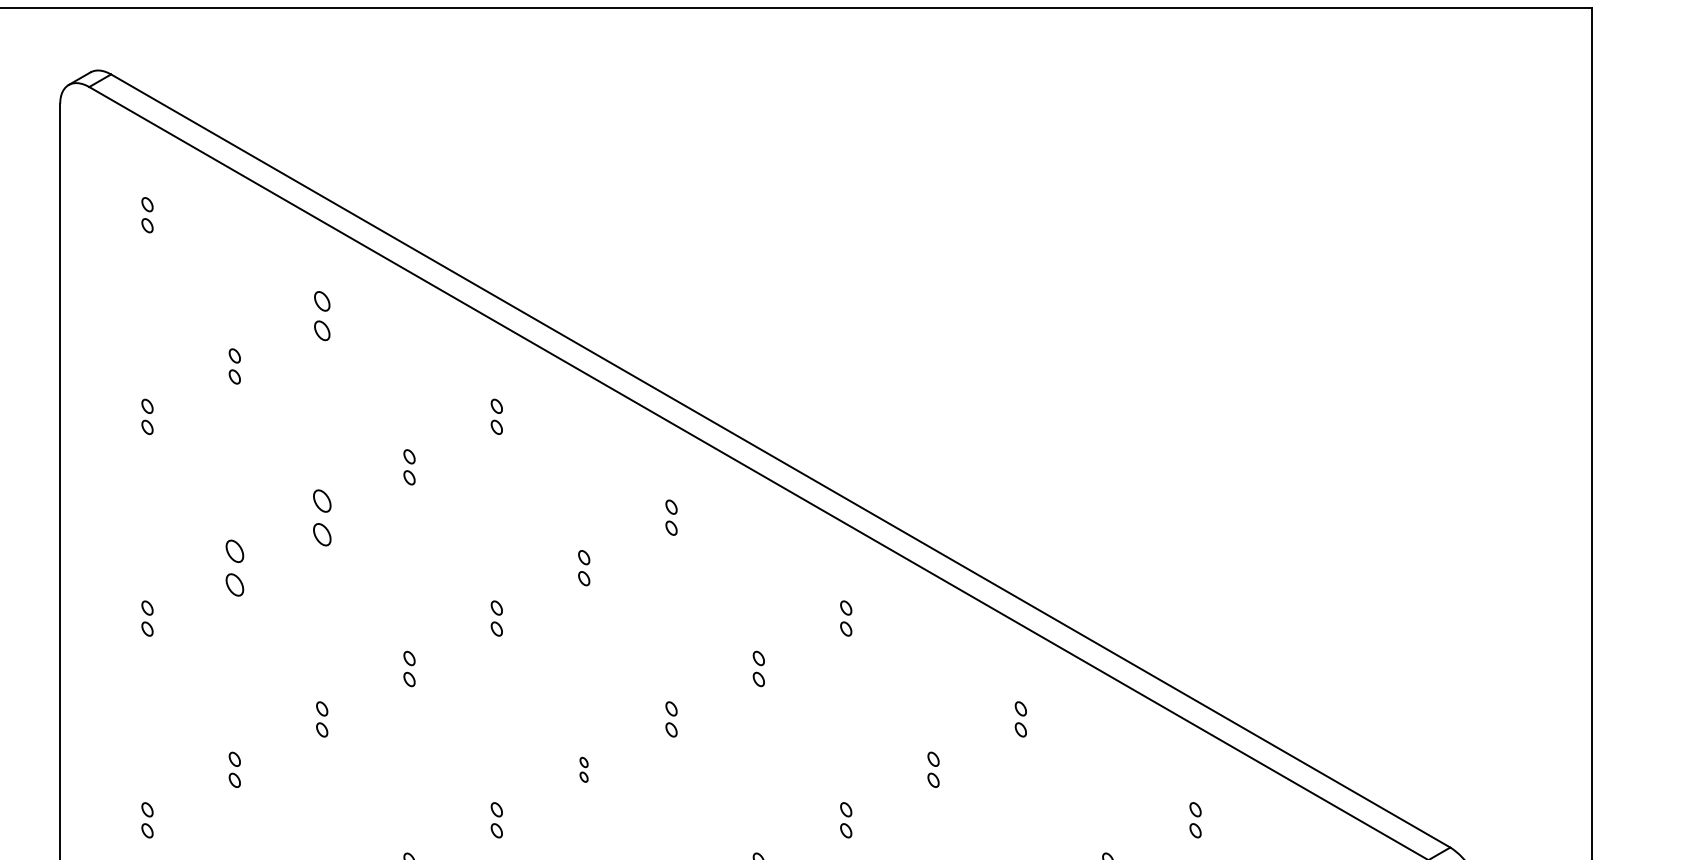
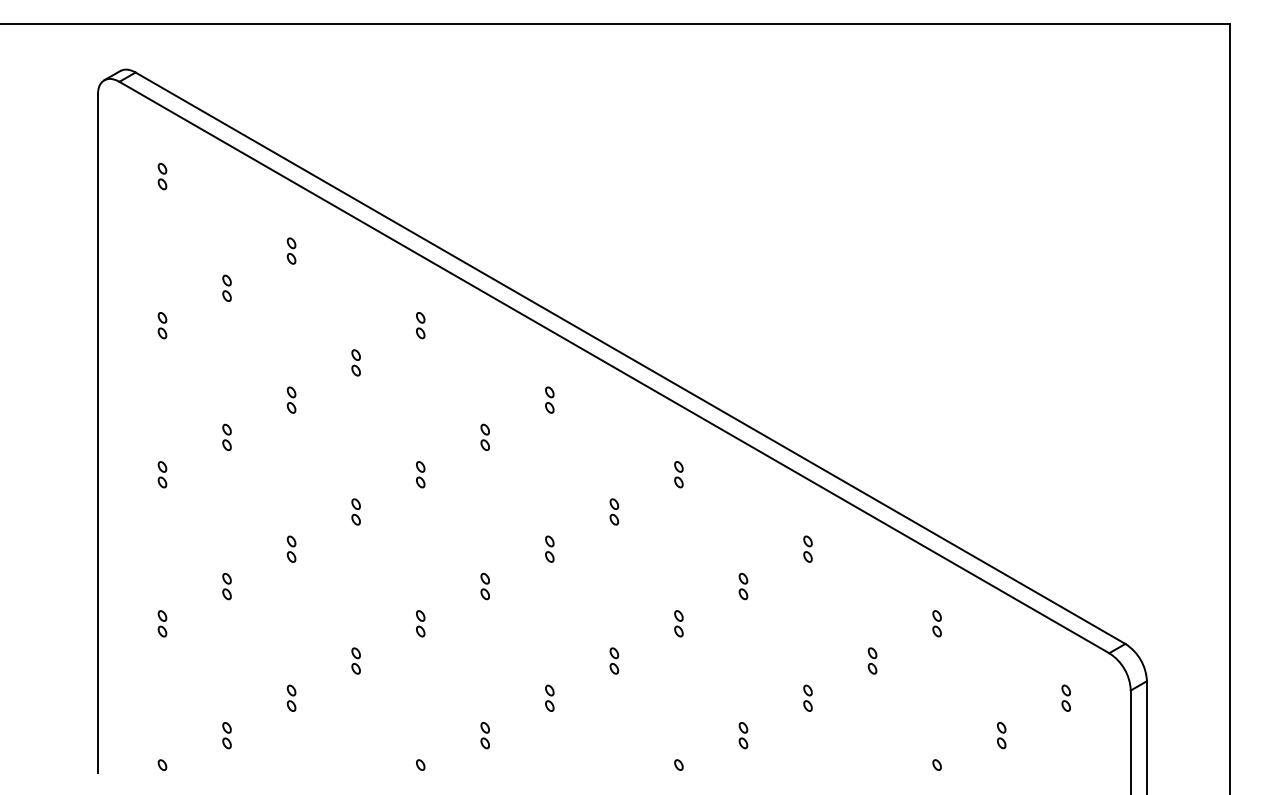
part: (322, 315) -> (291, 250), size x0.71
part: (322, 516) -> (291, 399), size x0.62
part: (234, 568) -> (226, 437), size x0.62
part: (583, 769) -> (484, 586), size x1.43

